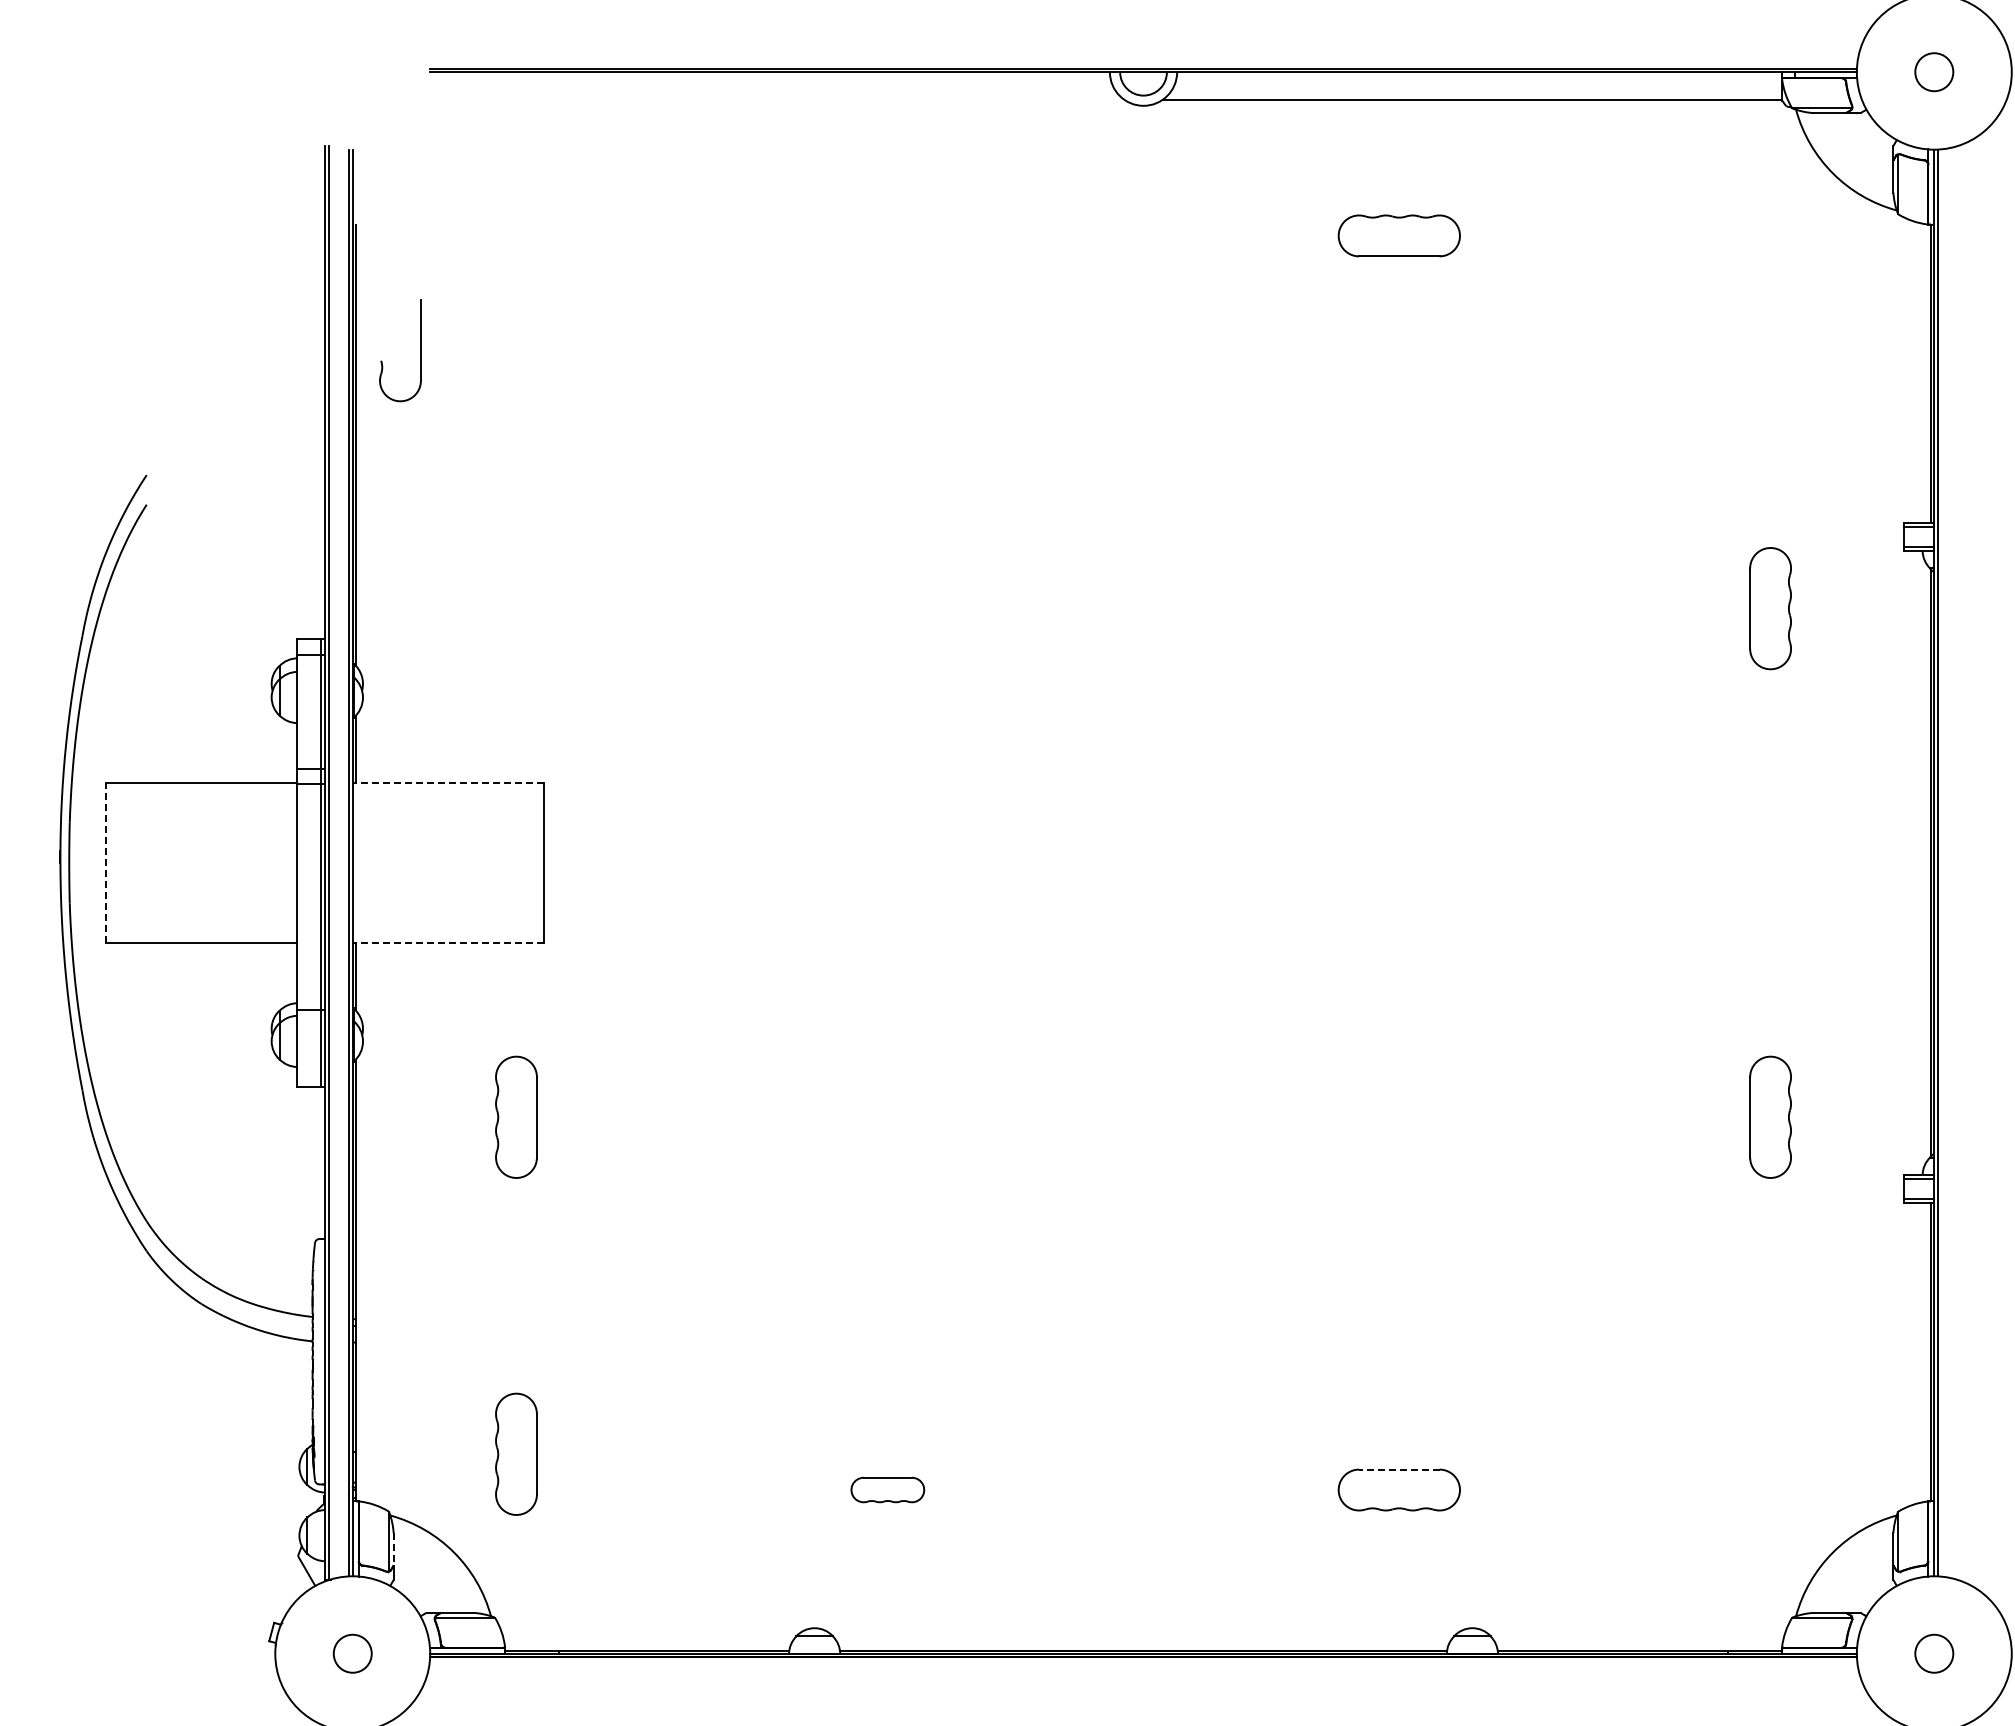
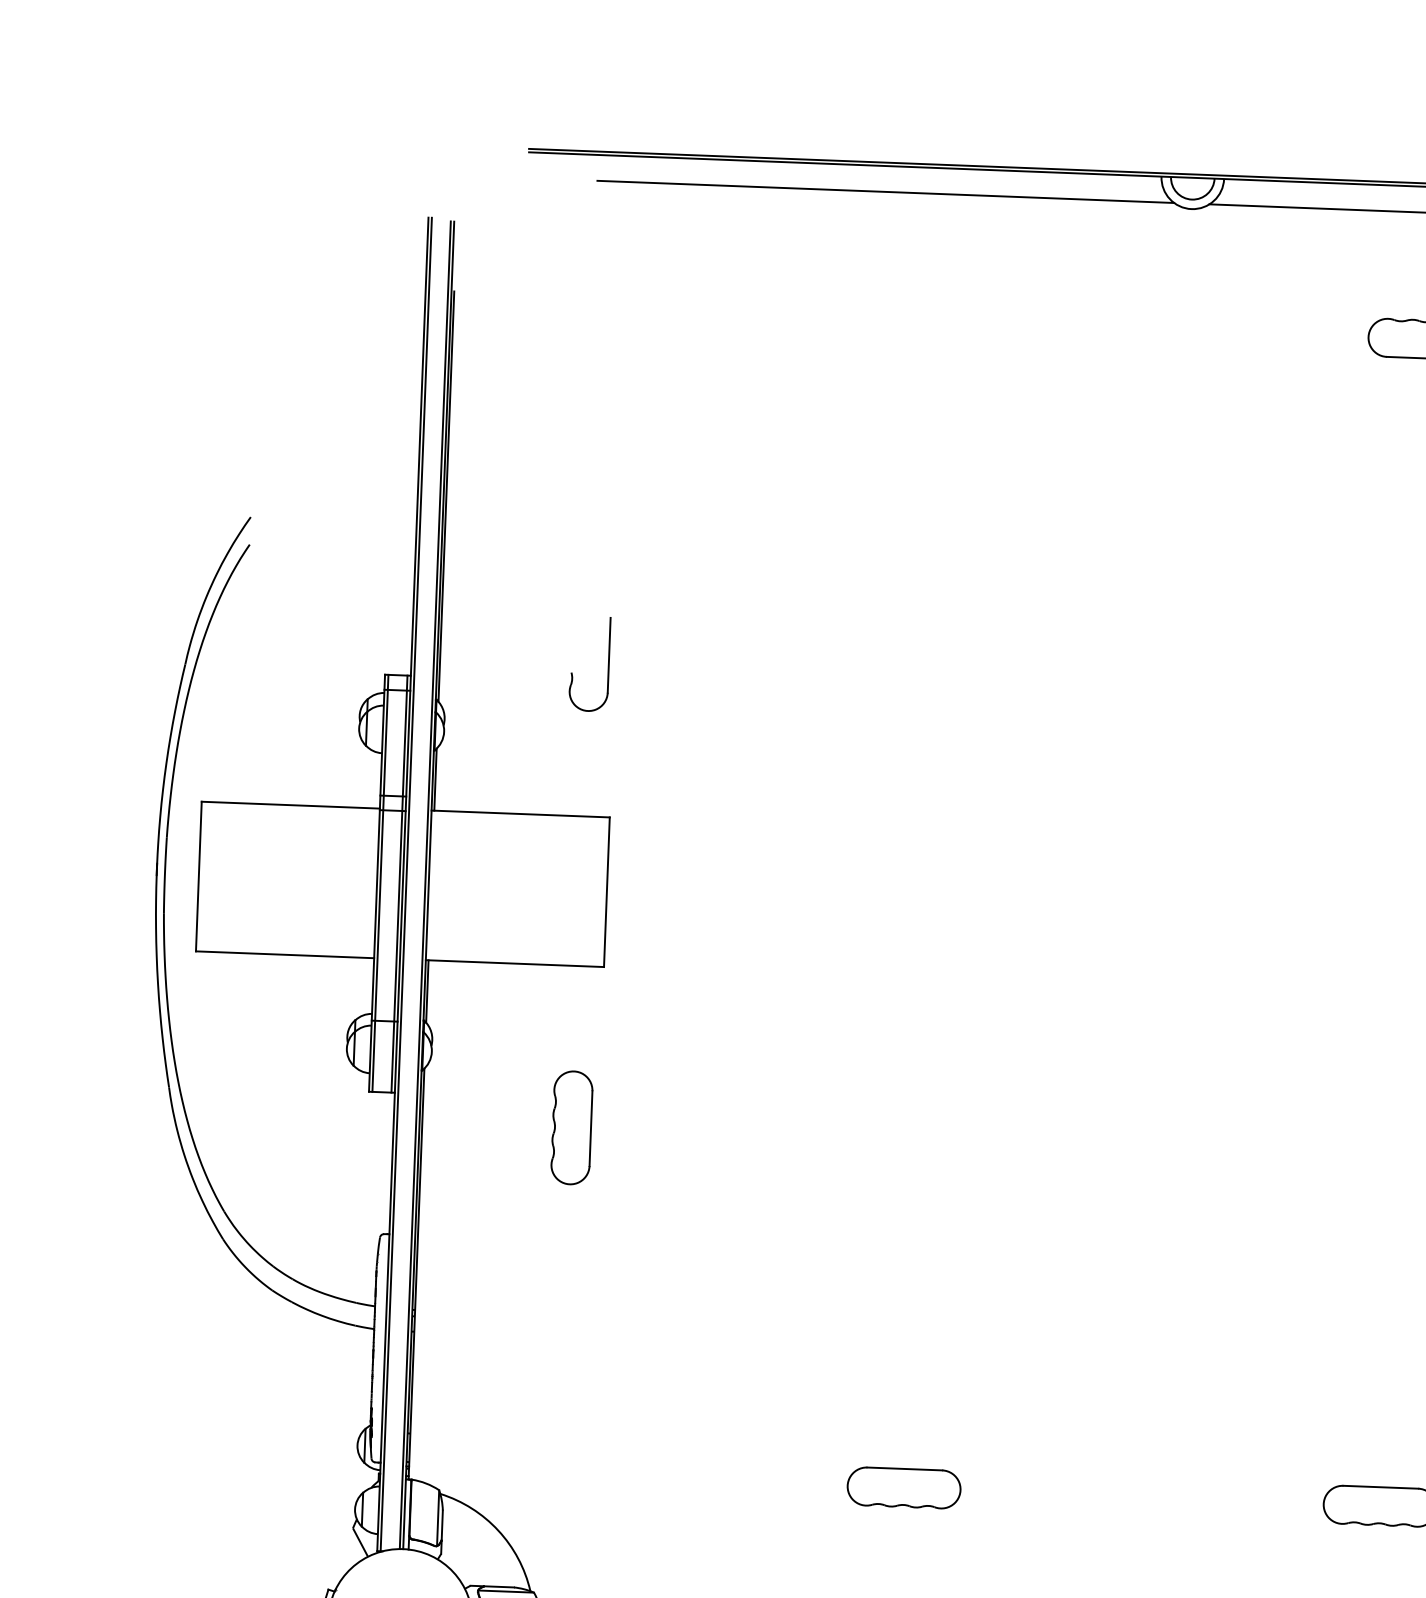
line: (814, 99) -> (885, 191), added
part: (420, 350) -> (608, 664), moved
line: (448, 782) -> (520, 813), dashed -> solid
line: (105, 862) -> (198, 876), dashed -> solid
line: (300, 862) -> (380, 883), added
line: (448, 943) -> (514, 963), dashed -> solid
part: (516, 1453) -> (559, 1440), removed
line: (1398, 1469) -> (1380, 1487), dashed -> solid
part: (887, 1489) -> (903, 1487), size x1.67
line: (393, 1549) -> (442, 1525), dashed -> solid

